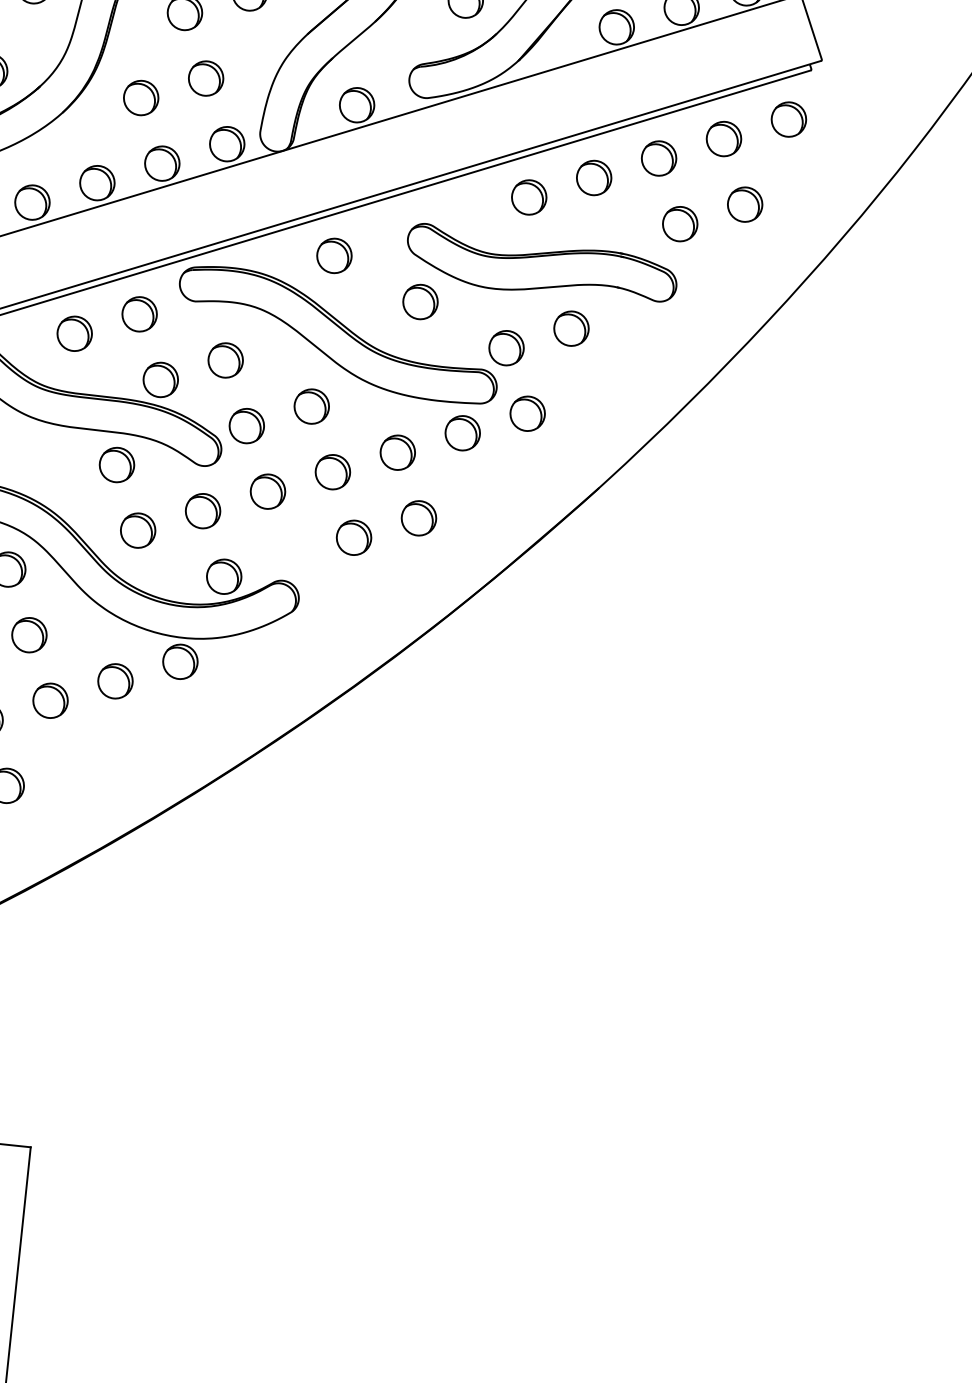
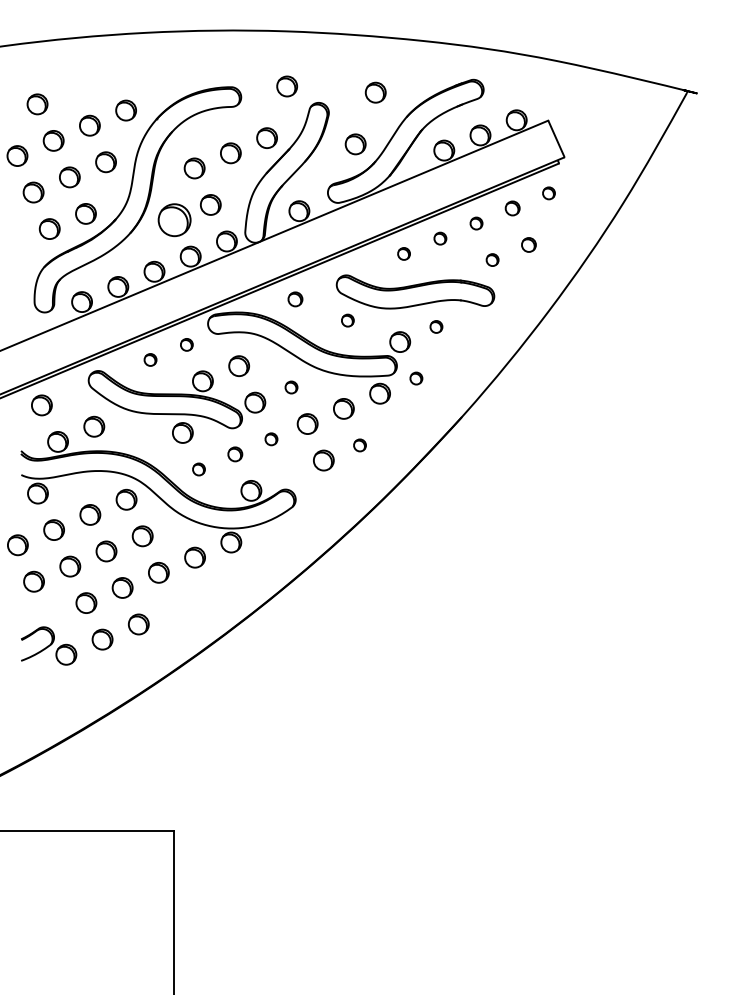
part: (141, 96) -> (174, 219), size x1.6
part: (788, 119) -> (548, 193), size x0.6
part: (723, 139) -> (512, 208), size x0.7
part: (658, 158) -> (476, 223), size x0.6
part: (594, 177) -> (440, 238), size x0.6
part: (528, 196) -> (403, 253), size x0.6
part: (744, 203) -> (528, 244), size x0.7
part: (679, 223) -> (492, 259), size x0.6
part: (334, 256) -> (295, 299), size x0.7
part: (419, 301) -> (347, 320), size x0.6
part: (139, 313) -> (186, 344), size x0.6
part: (571, 327) -> (436, 326), size x0.6
part: (74, 333) -> (150, 359), size x0.6
part: (311, 406) -> (291, 387), size x0.6
part: (527, 413) -> (416, 378), size x0.6
part: (268, 492) -> (271, 439), size x0.6
part: (203, 511) -> (235, 454), size x0.7
part: (418, 518) -> (359, 445), size x0.6
part: (137, 530) -> (198, 469), size x0.6

